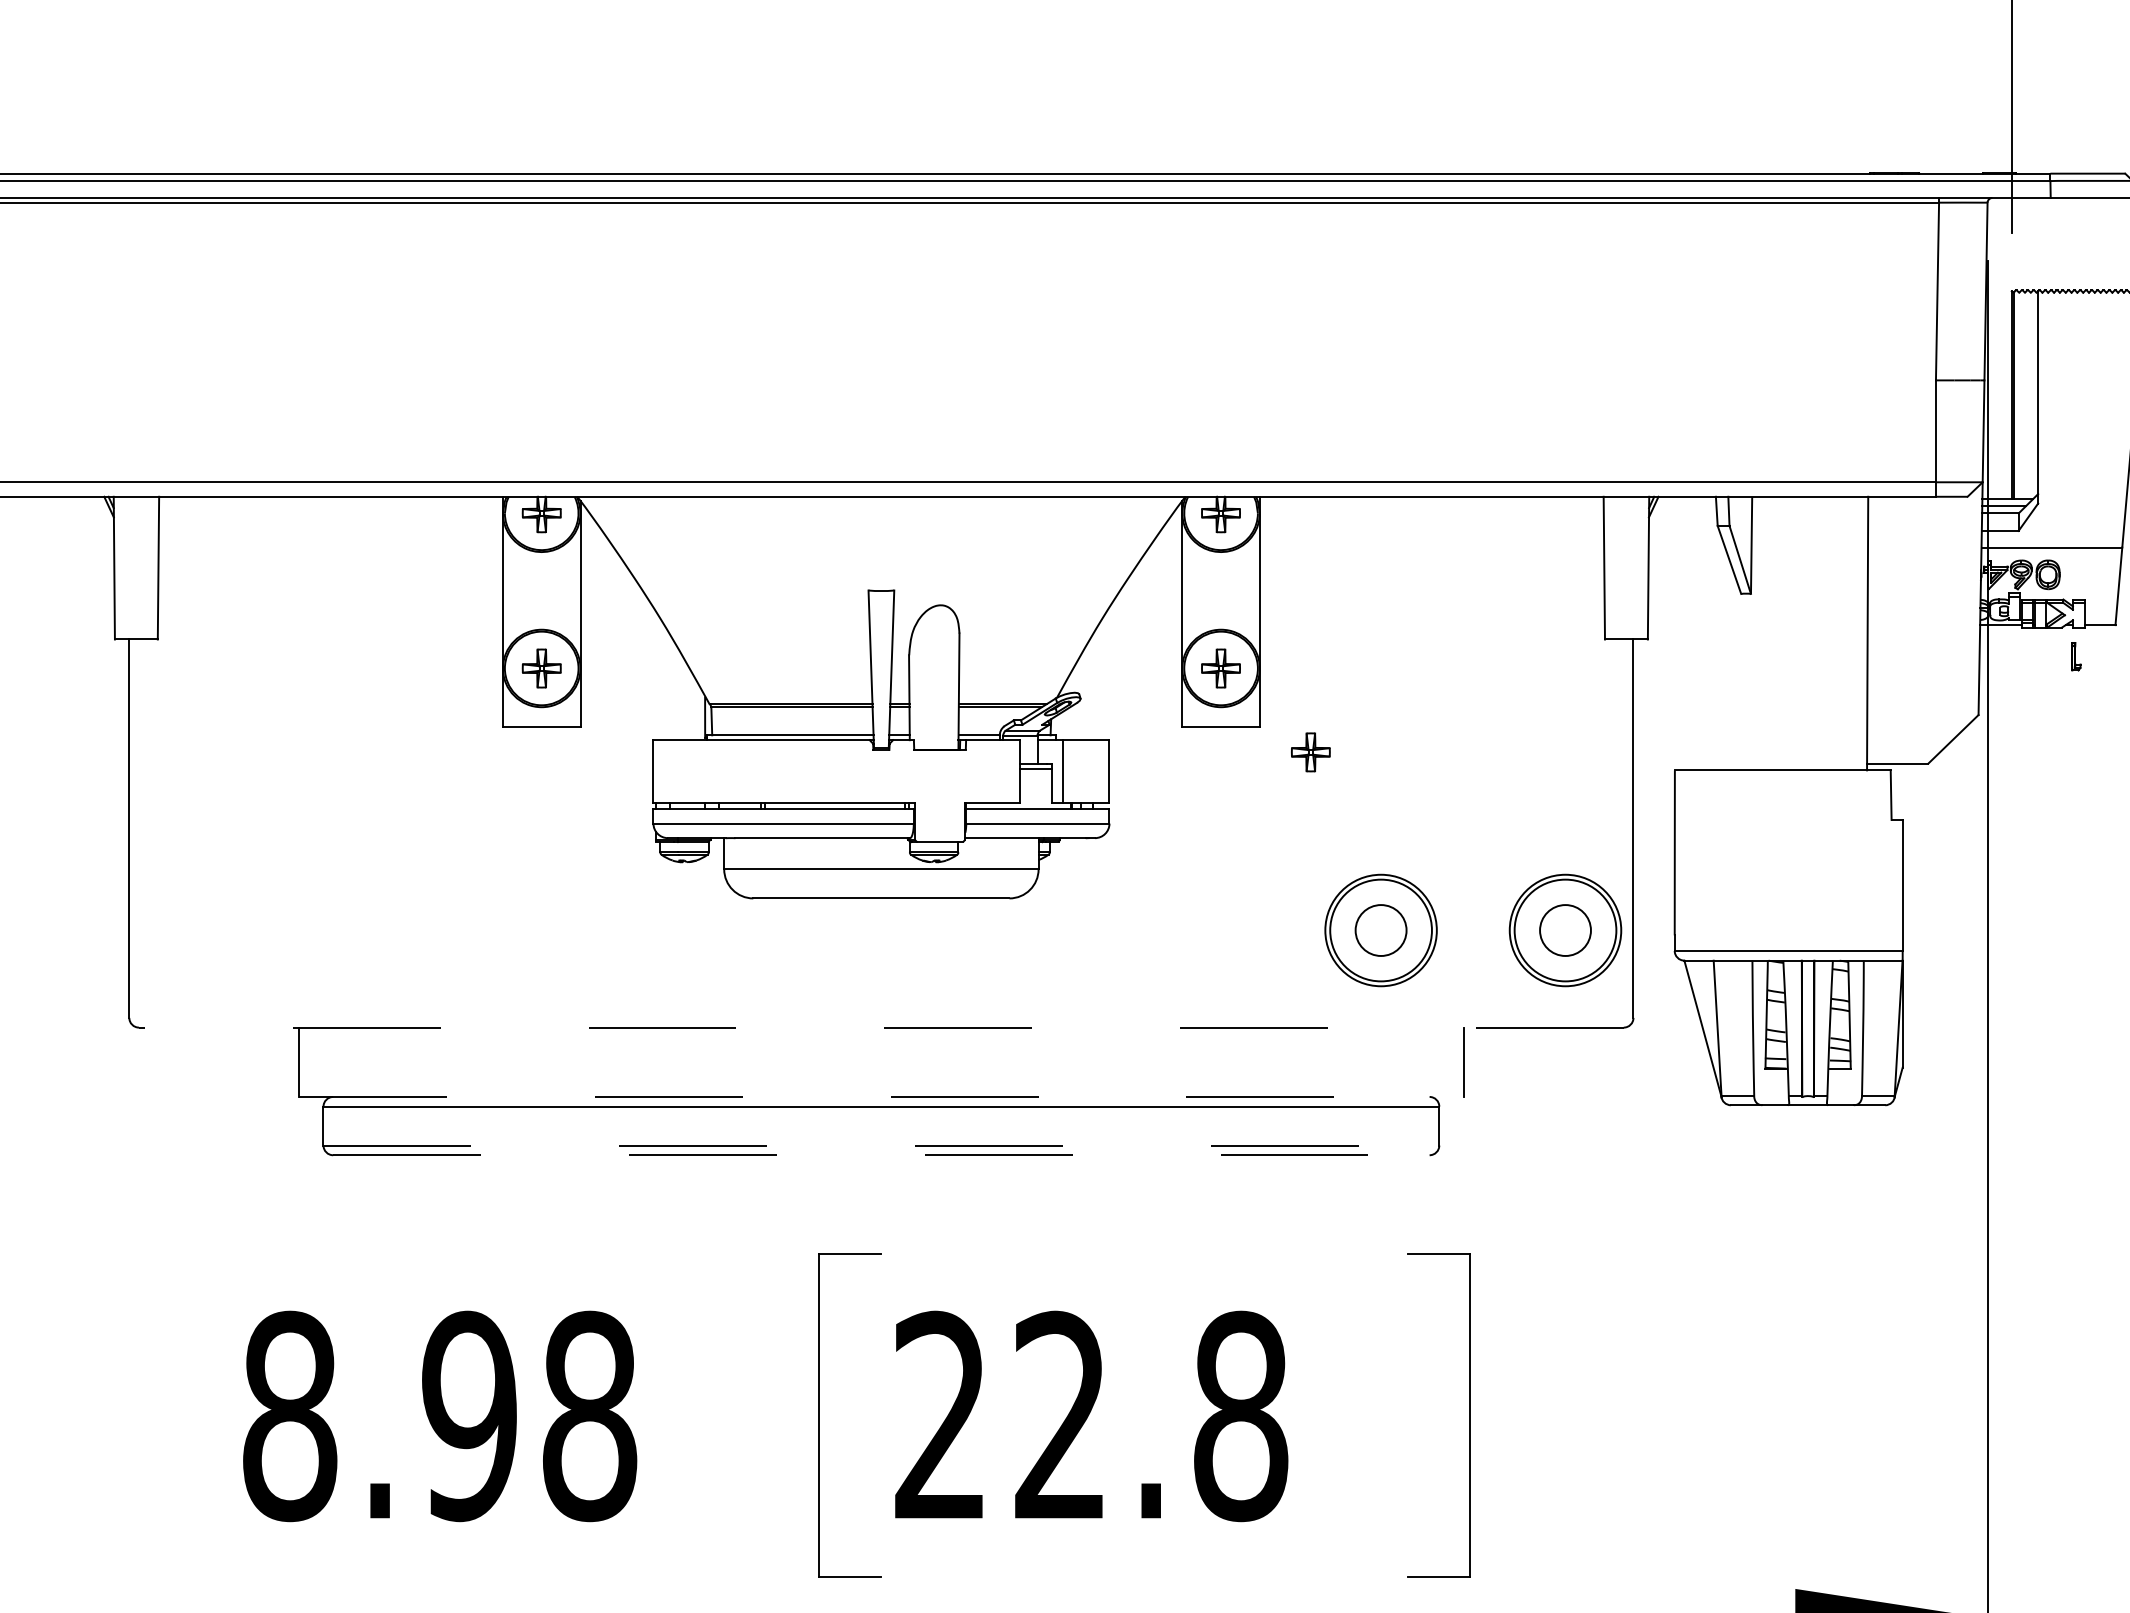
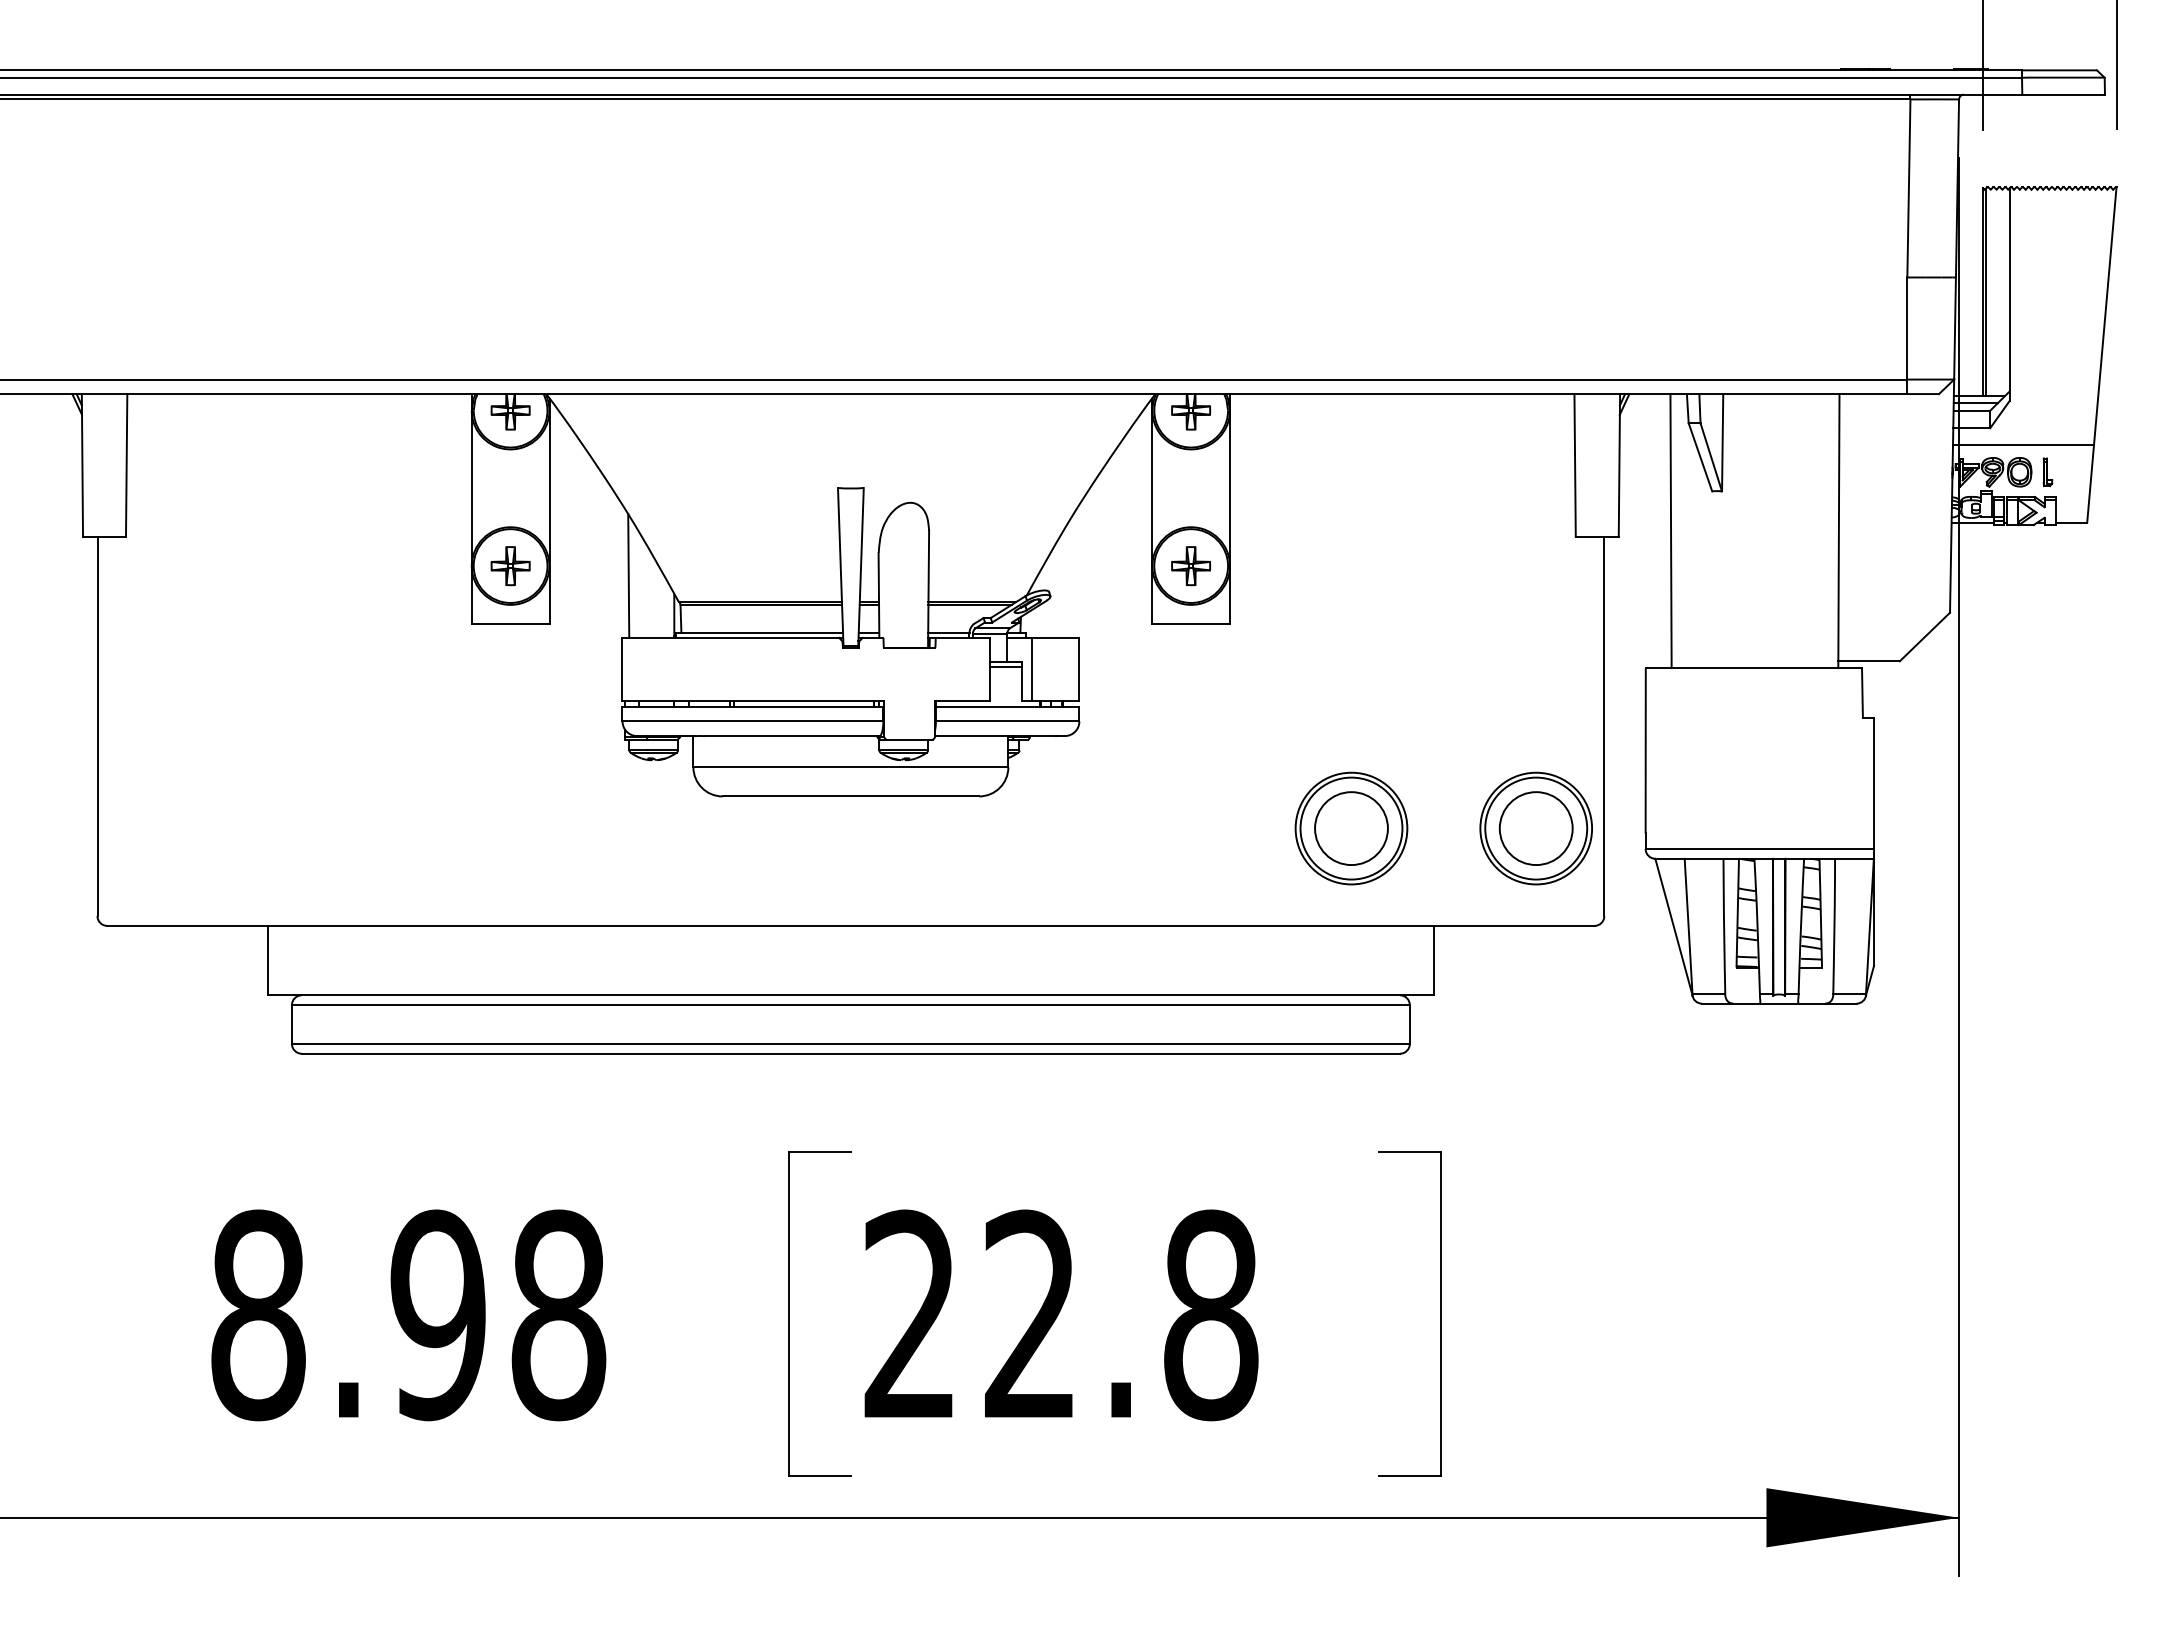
line: (1699, 633) -> (1670, 531), added
part: (2075, 656) -> (2047, 472), moved
line: (659, 677) -> (628, 575), added
part: (1311, 752) -> (1281, 650), removed
circle: (1381, 930) -> (1351, 828), size x1.43
circle: (1564, 930) -> (1535, 828), size x1.43
line: (881, 1027) -> (850, 925), dashed -> solid
line: (882, 1097) -> (851, 995), dashed -> solid
line: (881, 1146) -> (850, 1044), dashed -> solid
line: (882, 1155) -> (851, 1053), dashed -> solid

